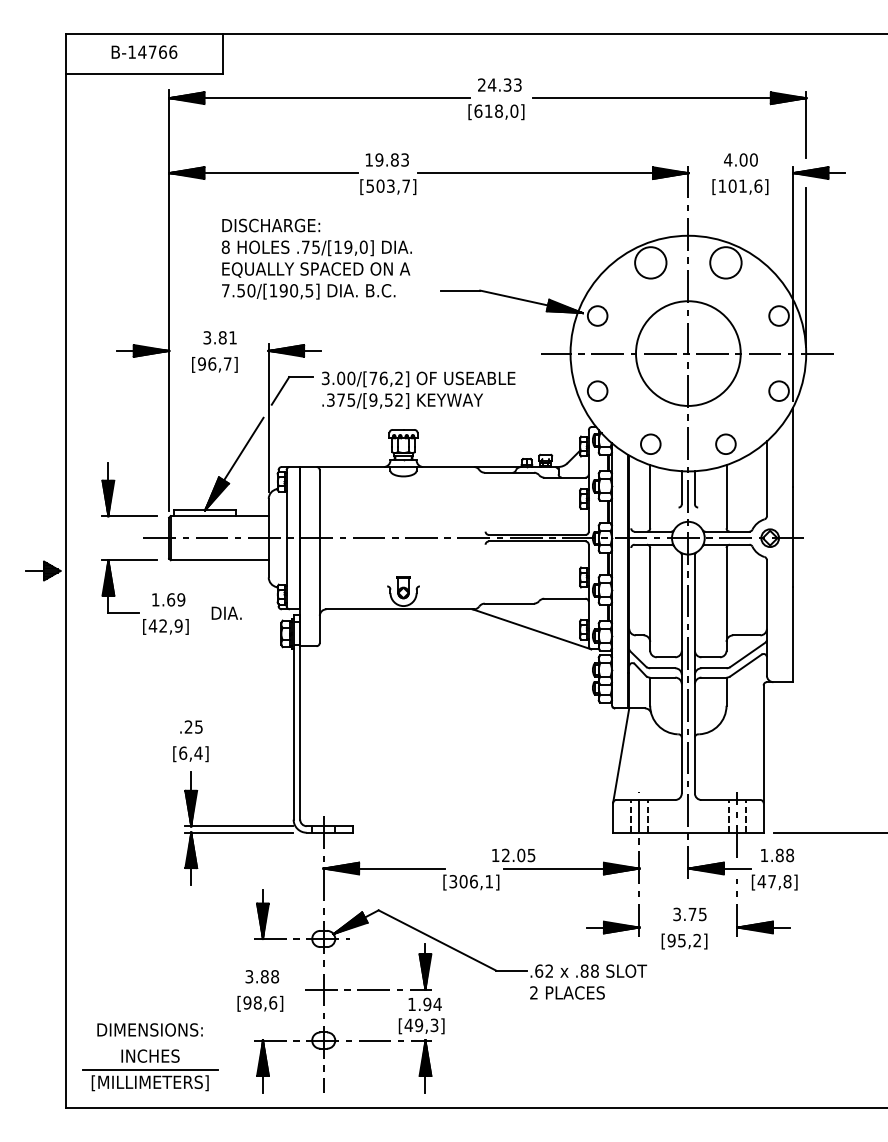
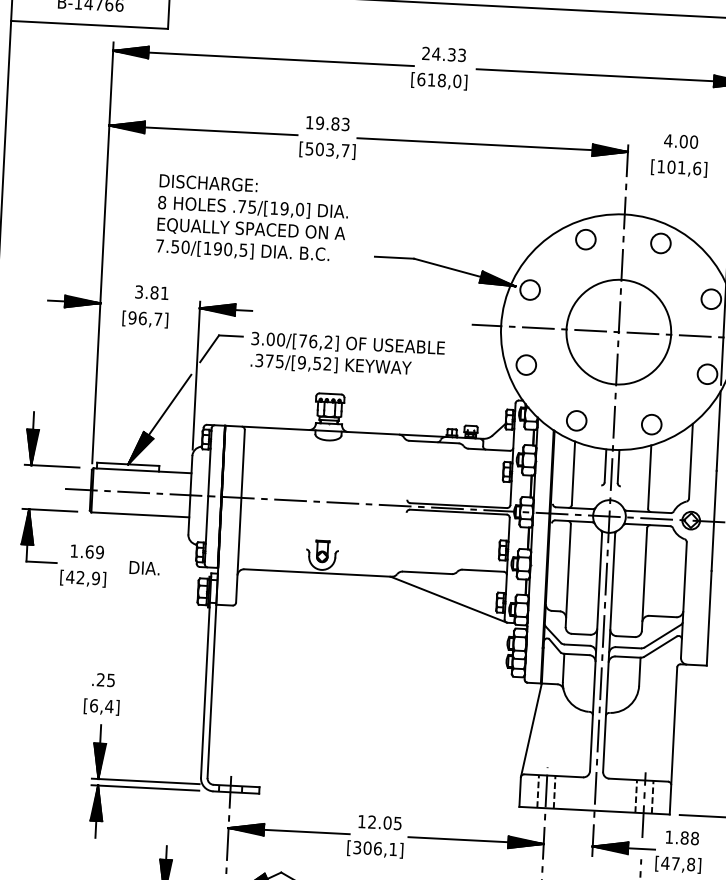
circle: (650, 262) -> (585, 239), size x0.62
circle: (725, 262) -> (660, 243), size x0.62
text: (513, 855) -> (379, 822), moved

